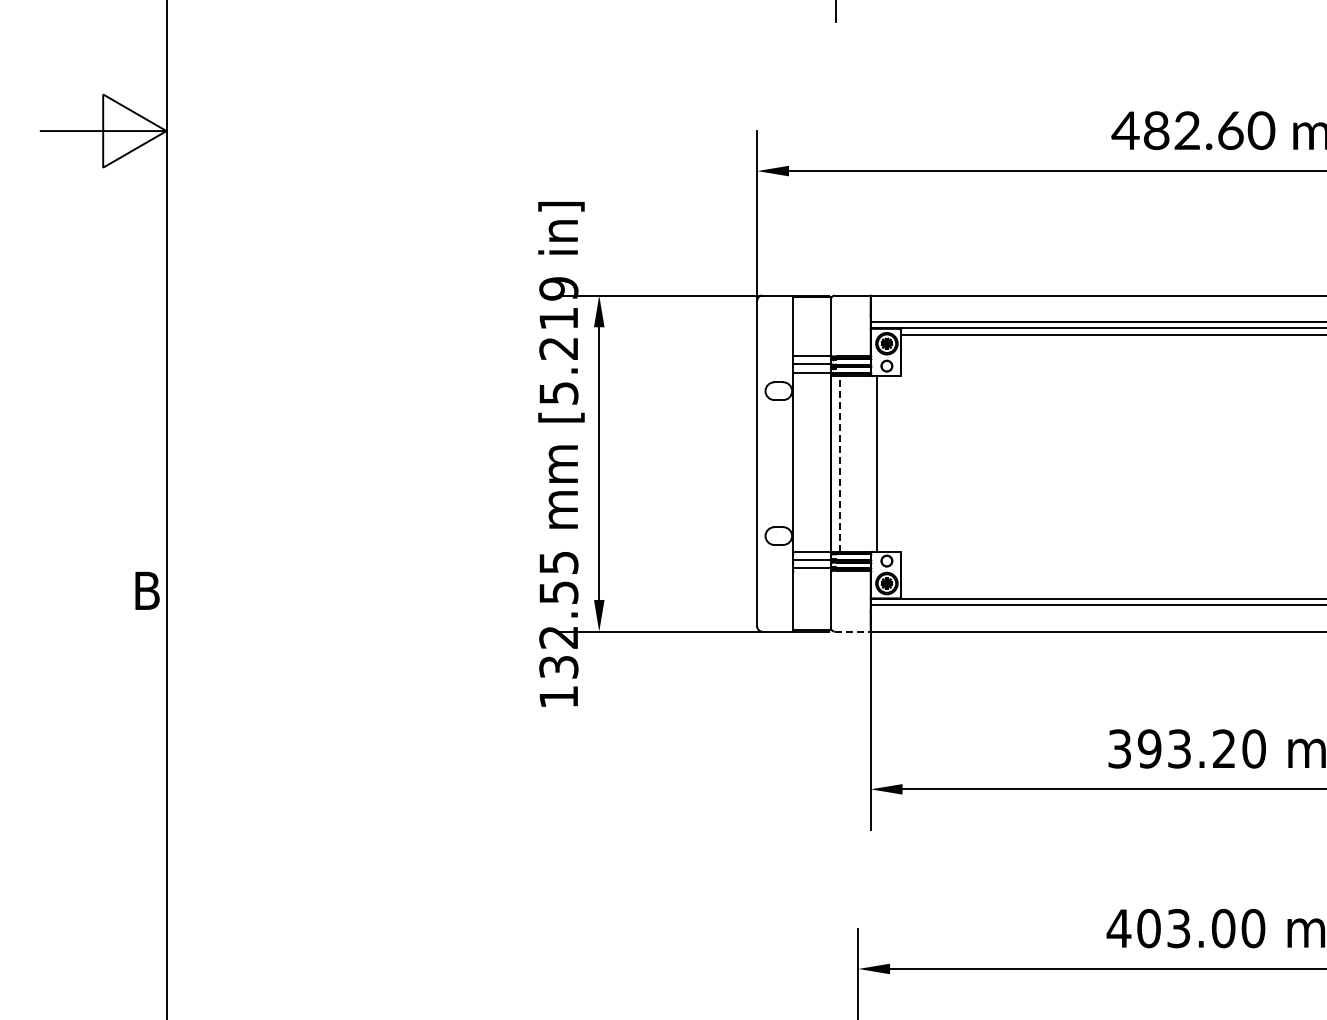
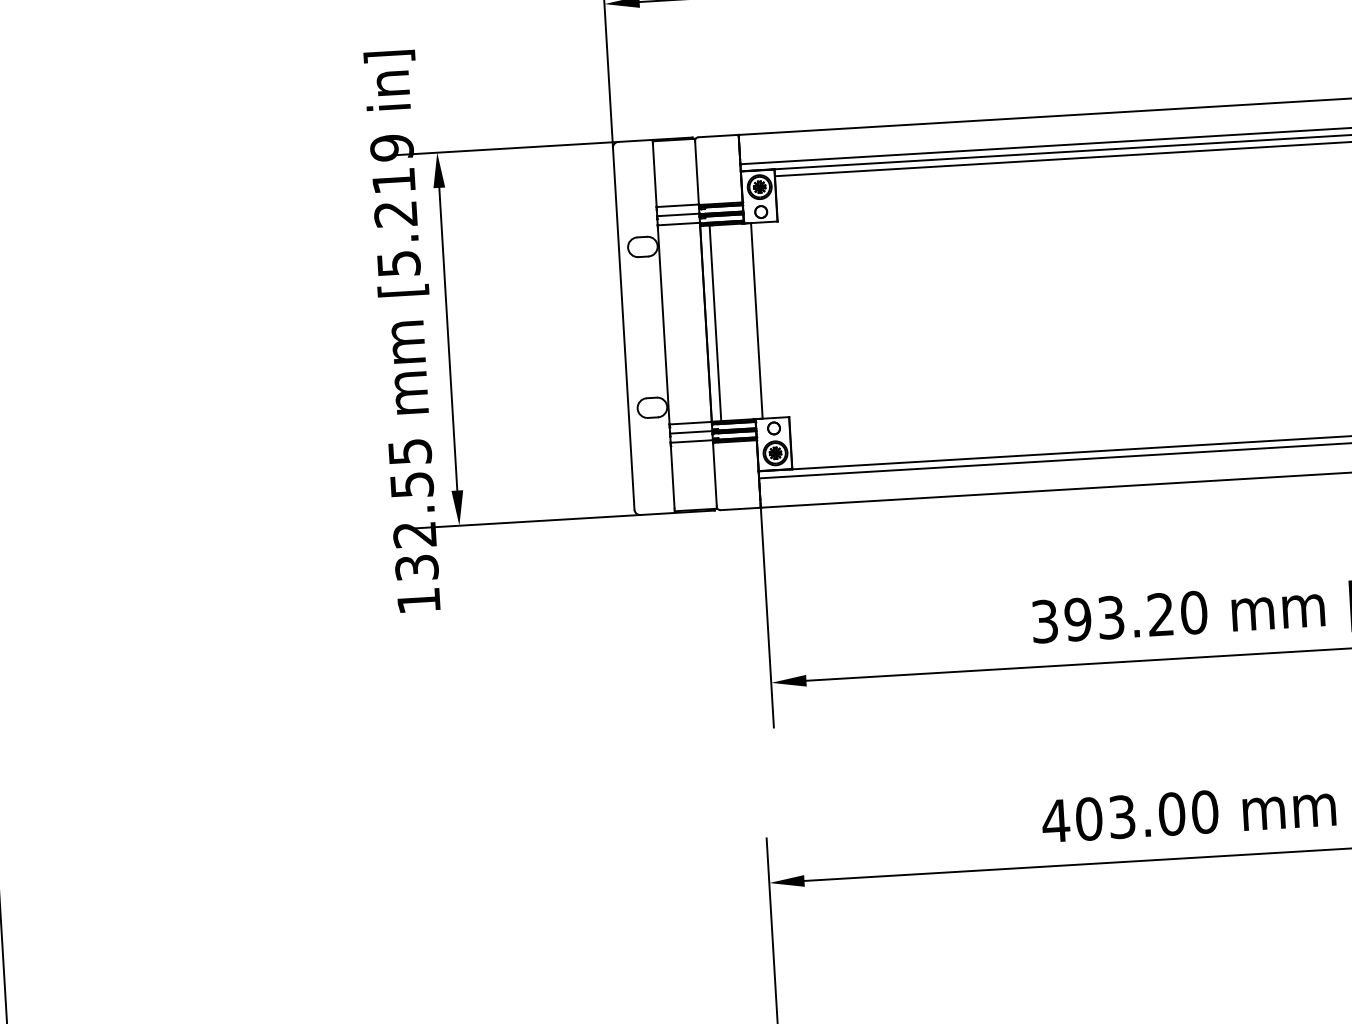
line: (839, 463) -> (714, 323), dashed -> solid
line: (853, 631) -> (741, 508), dashed -> solid

